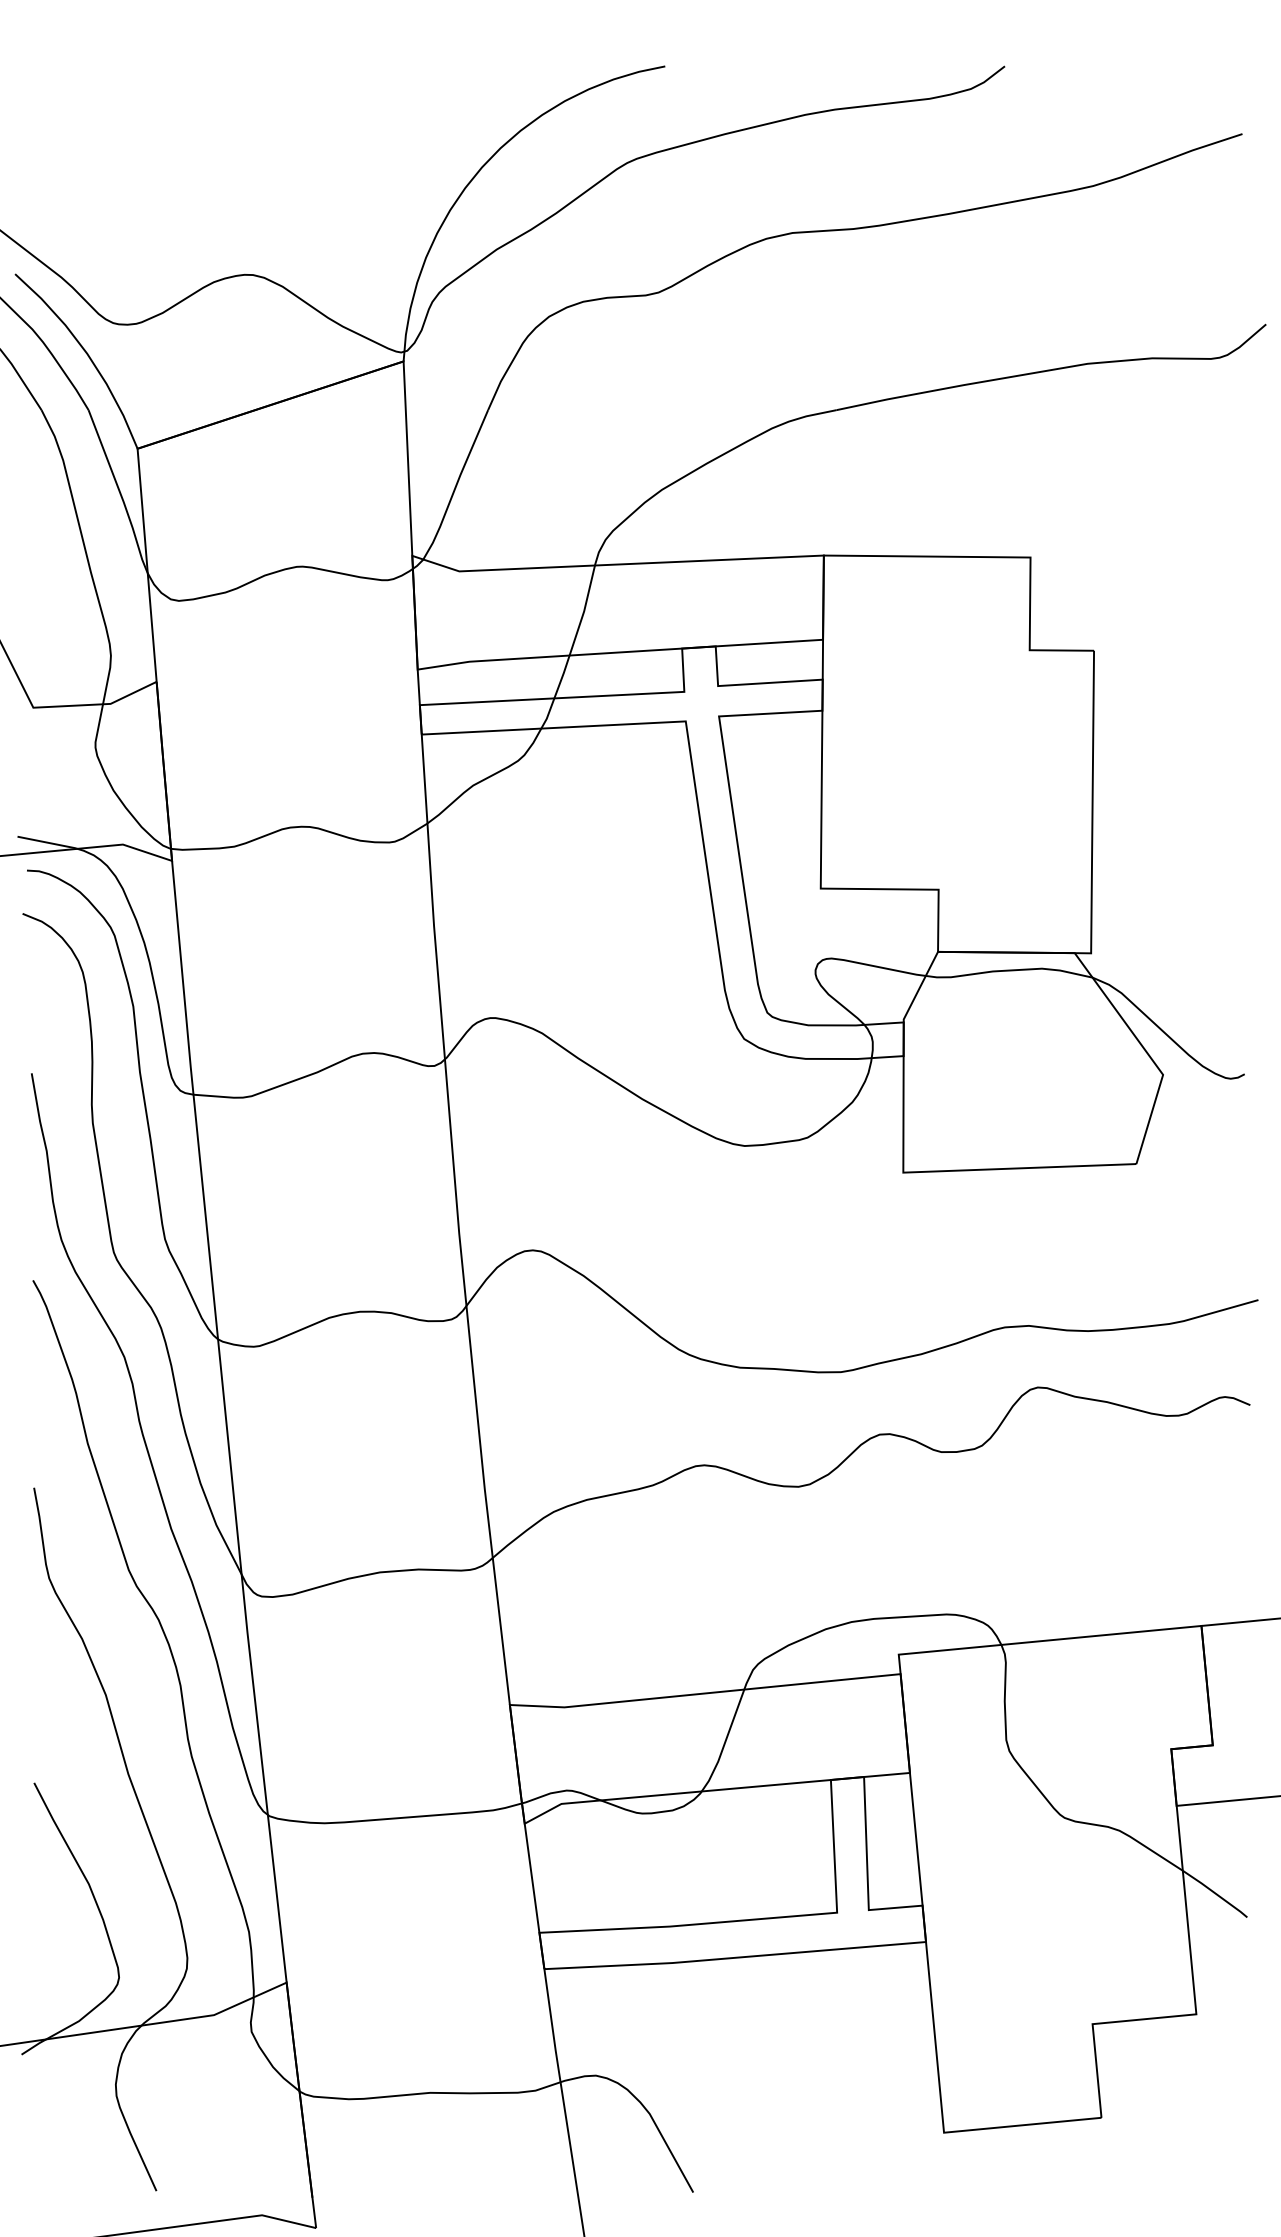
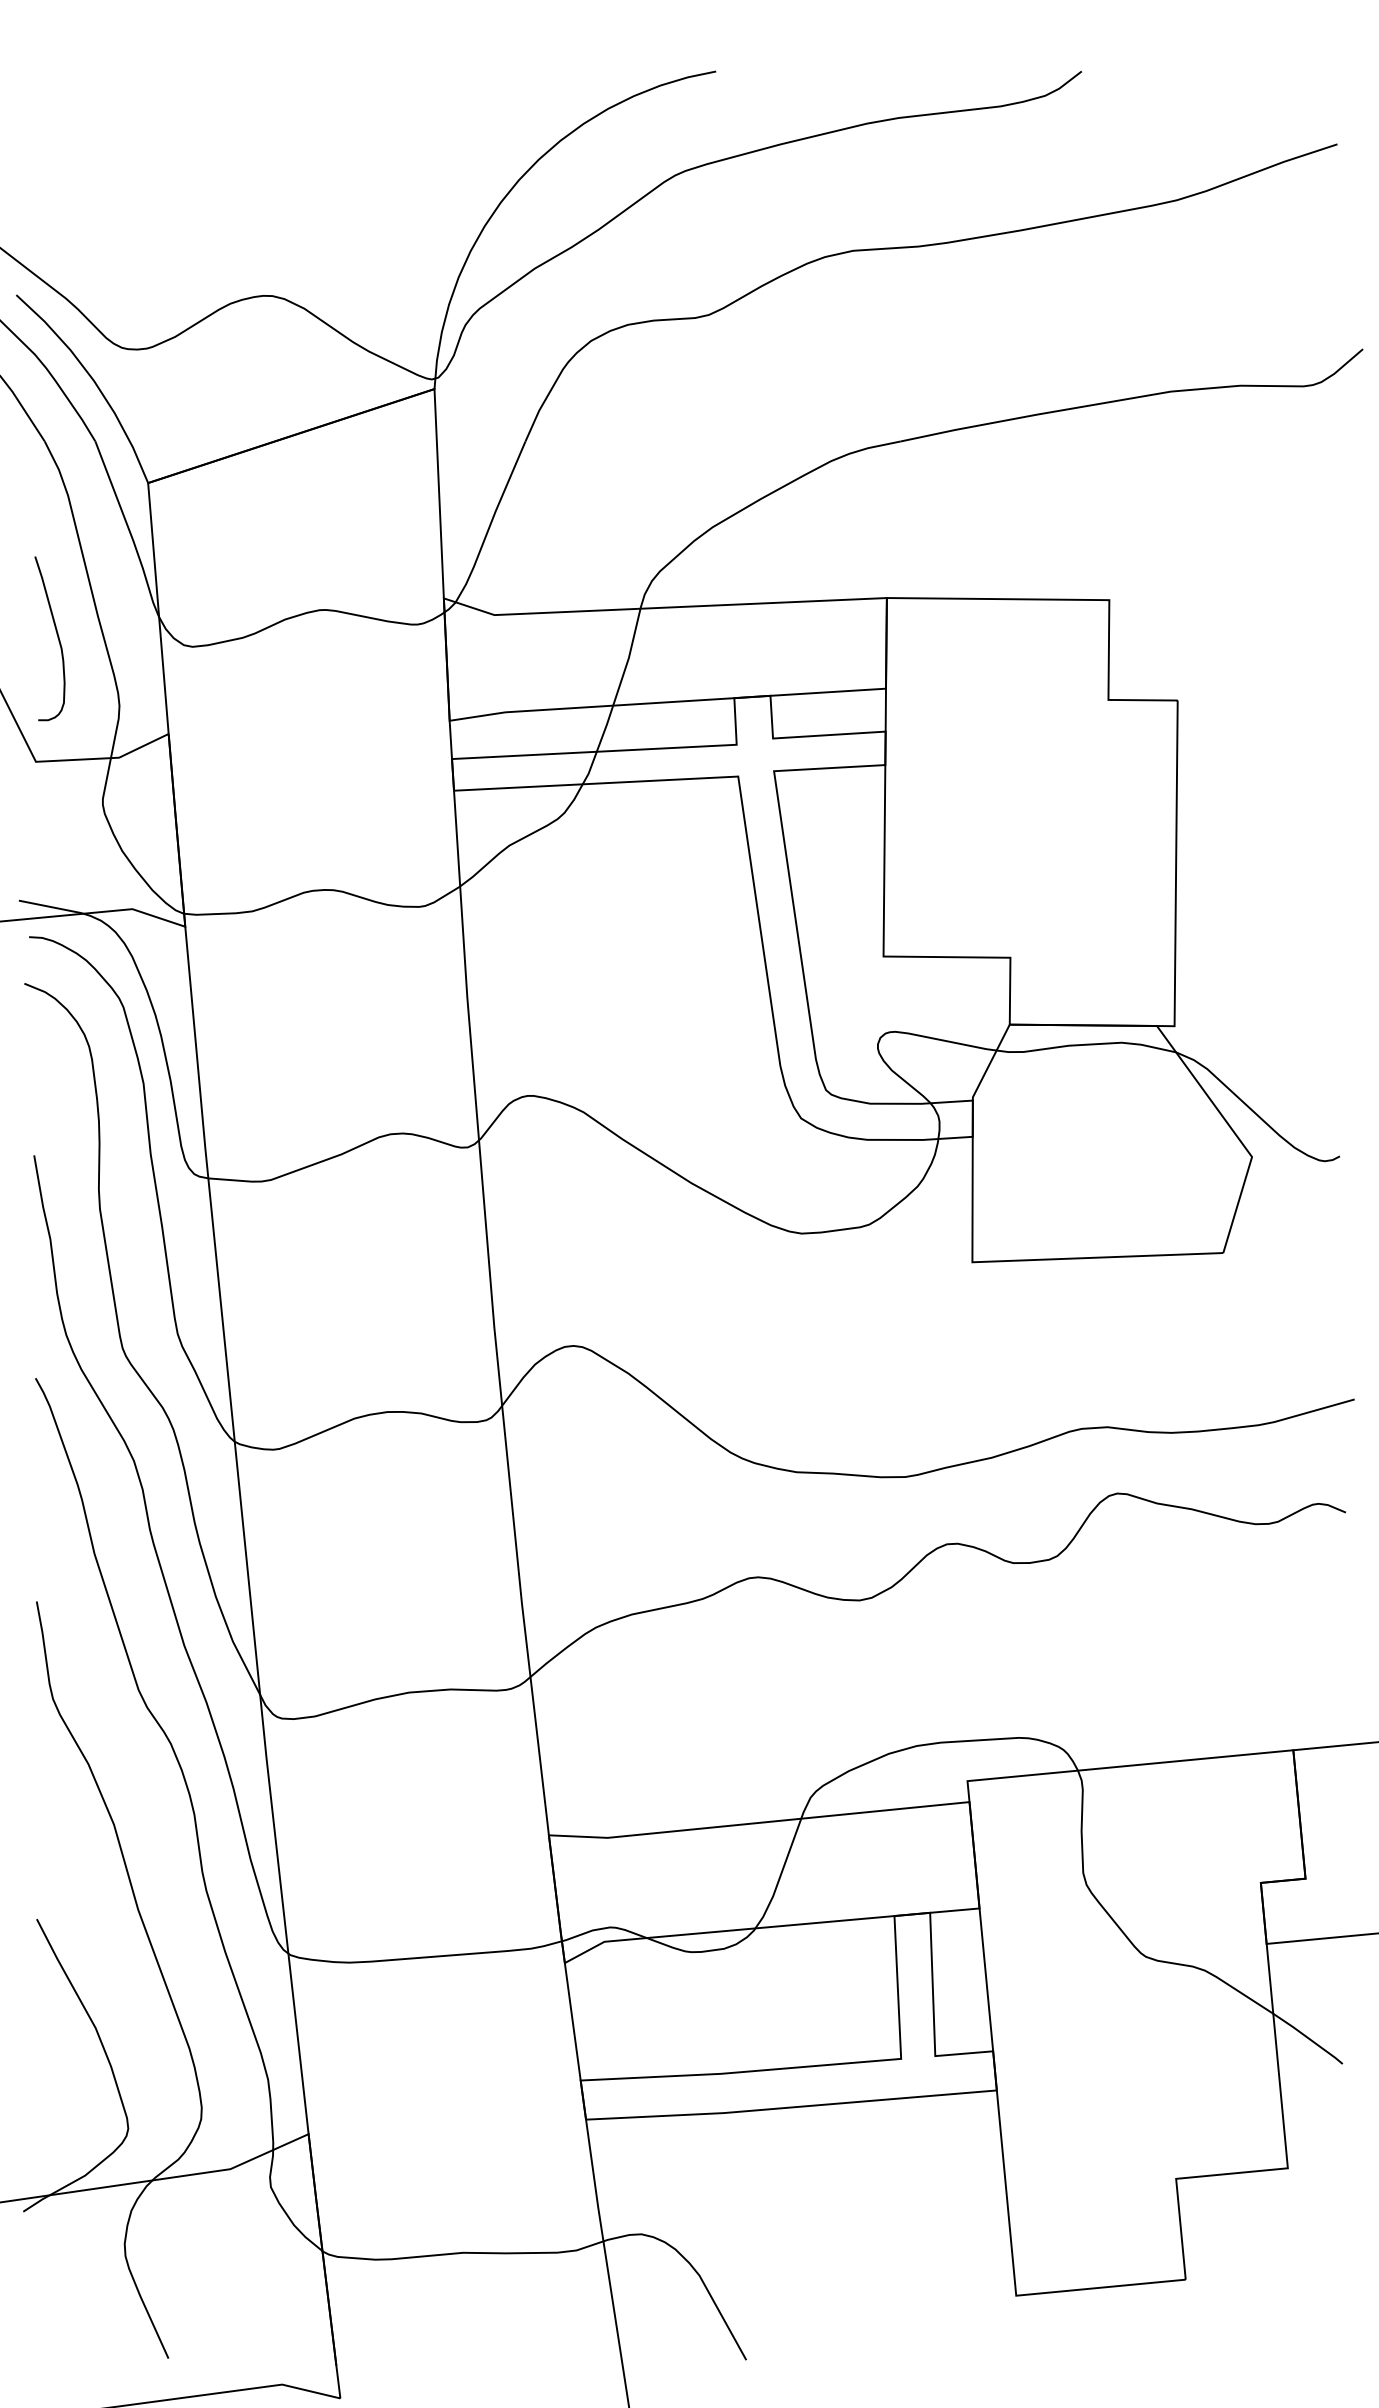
curve: (53, 593) -> (57, 638), added

